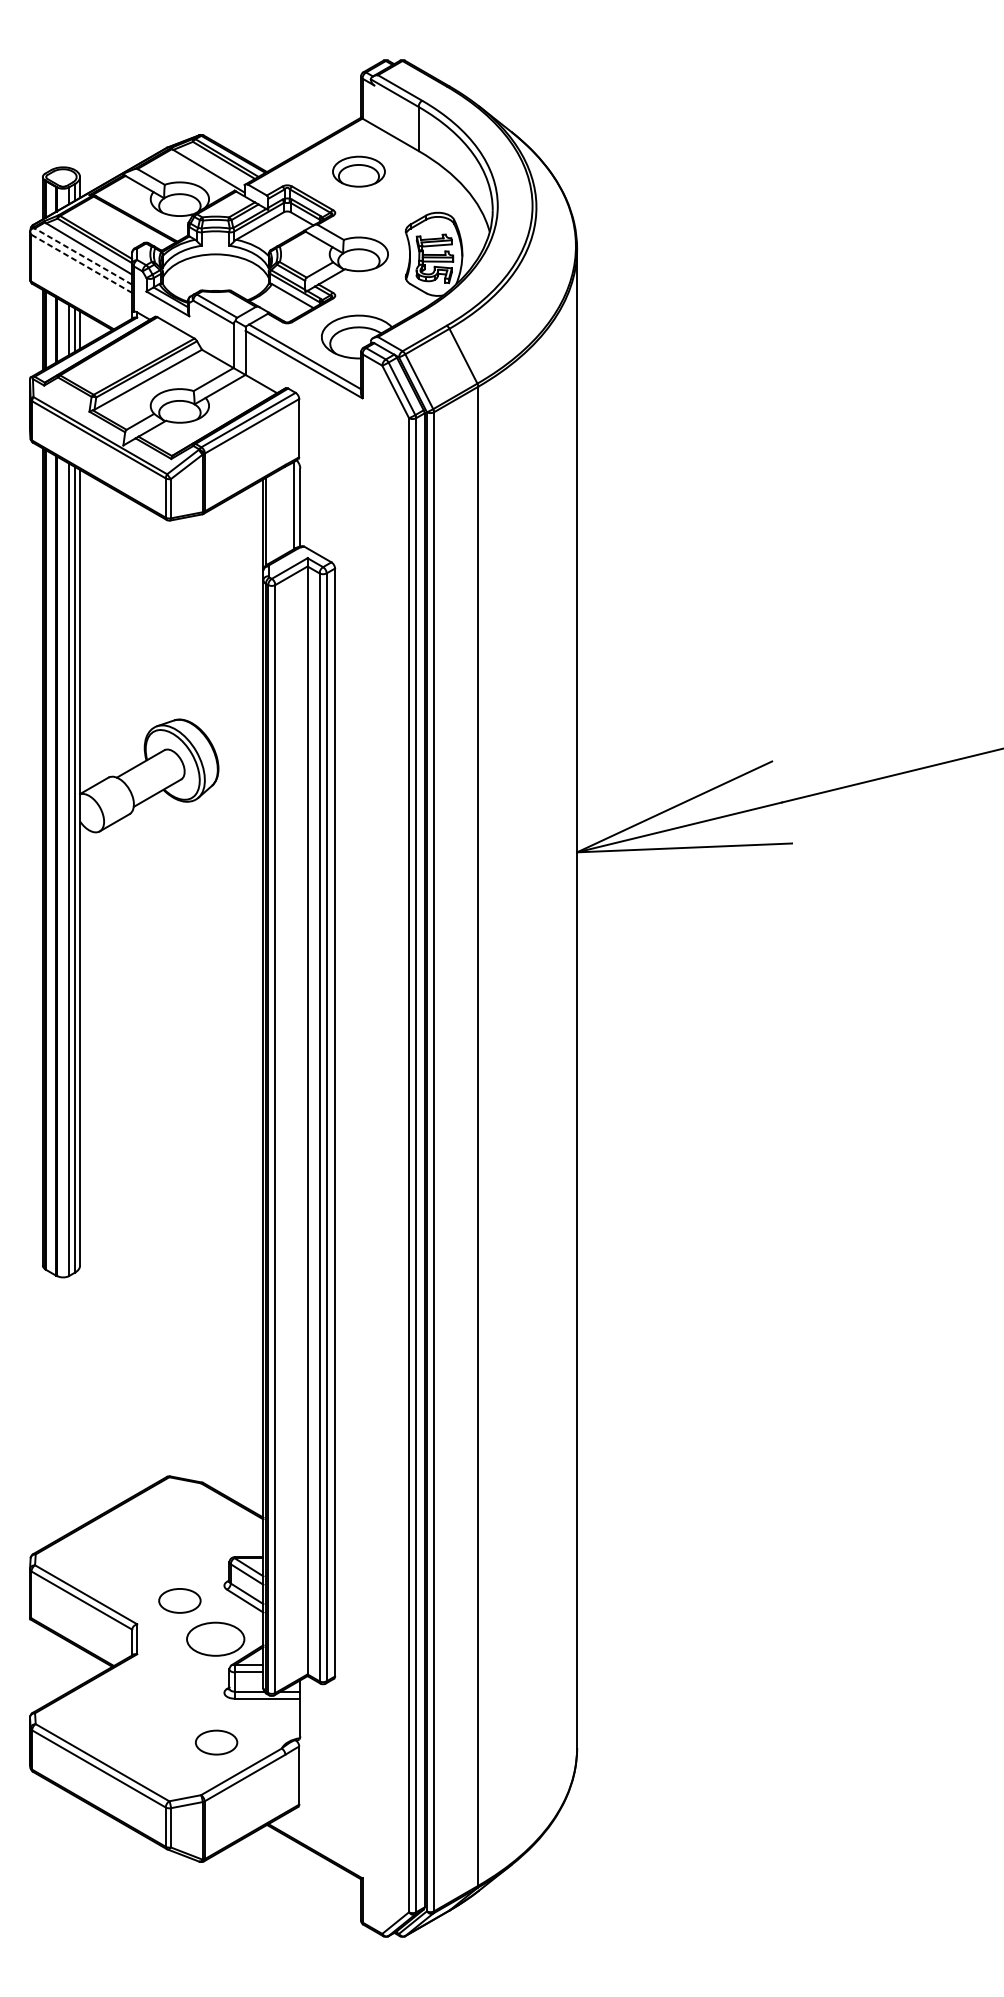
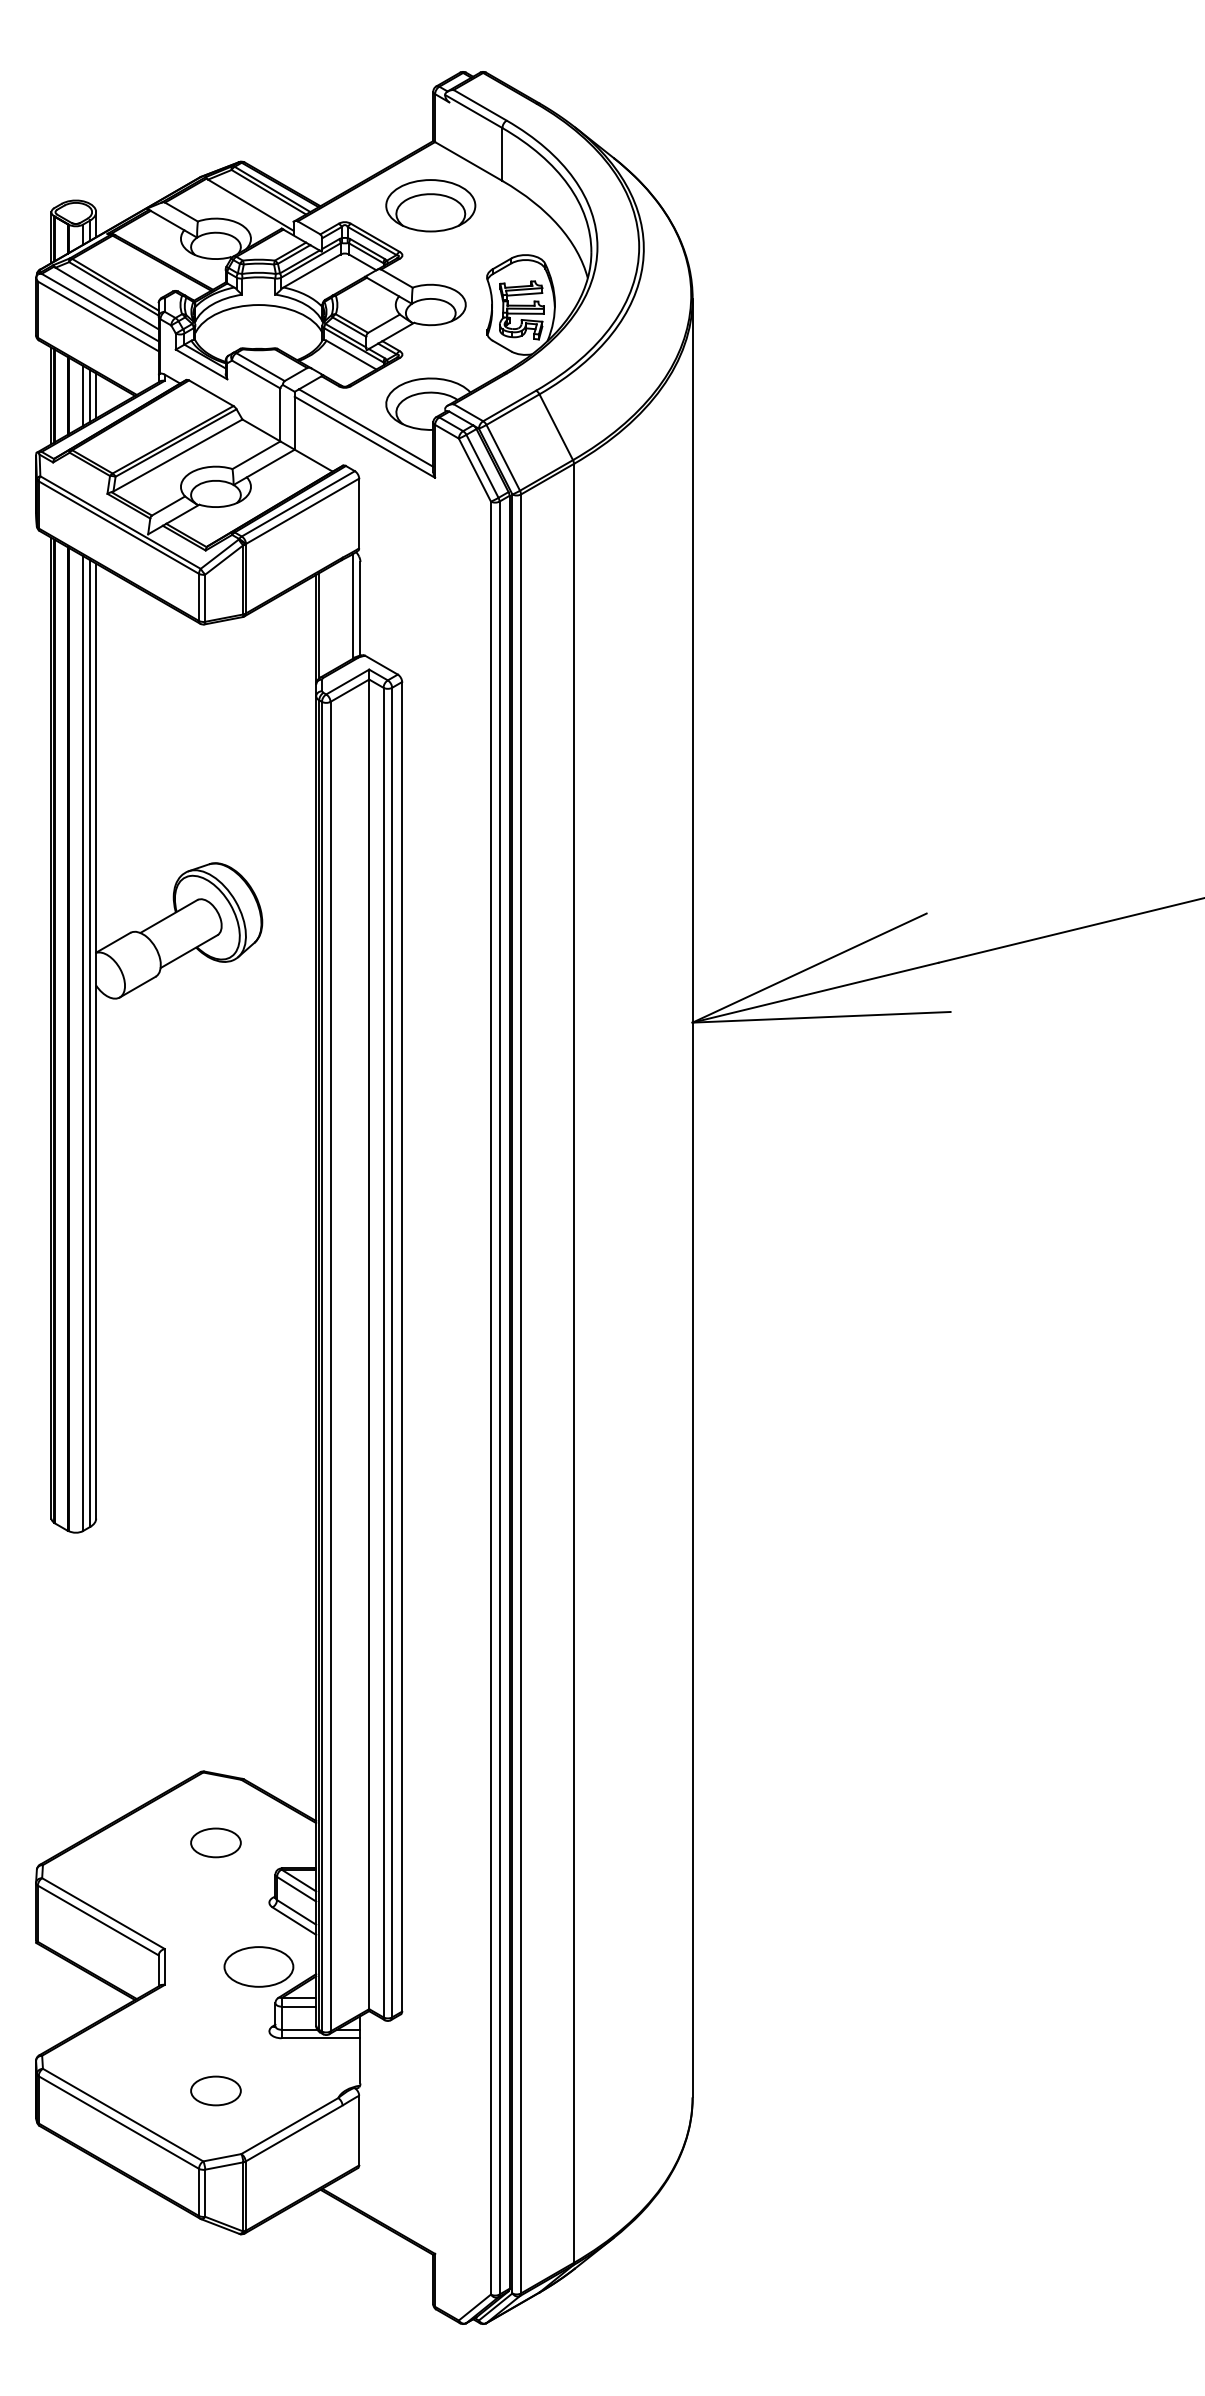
part: (358, 171) -> (430, 205), size x1.43
line: (83, 256) -> (100, 307), dashed -> solid
line: (82, 263) -> (98, 316), dashed -> solid
part: (179, 1600) -> (215, 1842), moved
part: (216, 1742) -> (215, 2090), moved

